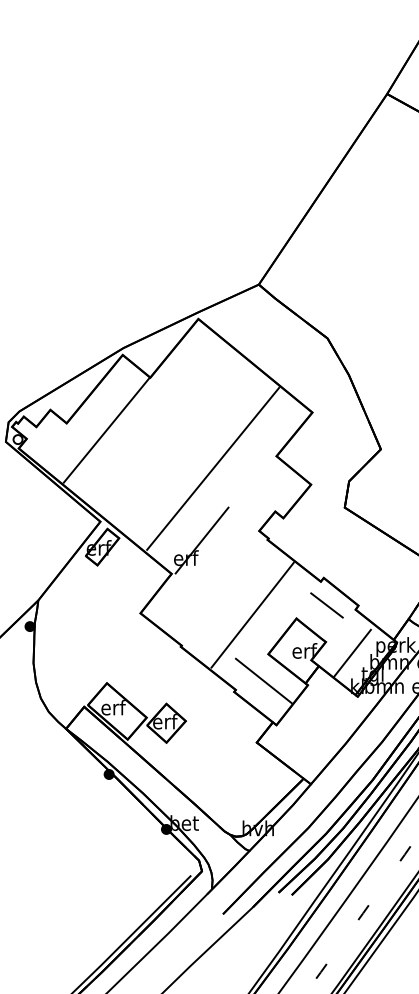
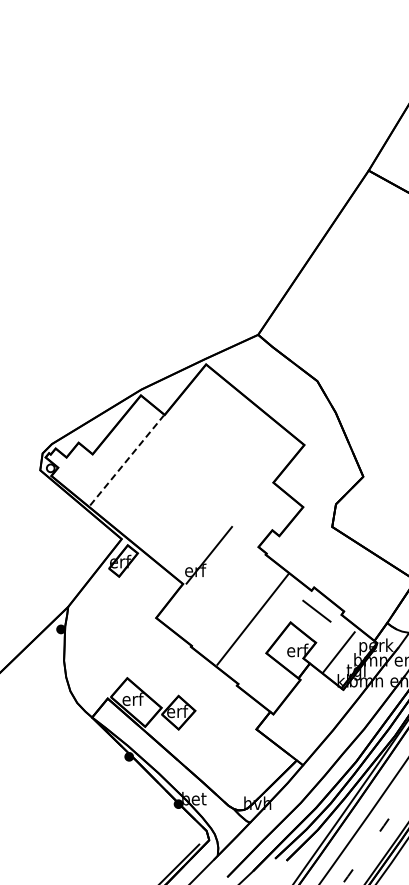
line: (107, 430) -> (127, 460), solid -> dashed
line: (212, 468) -> (218, 493), removed
line: (263, 681) -> (262, 676), removed

